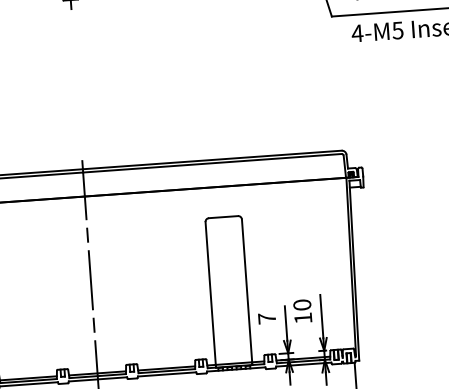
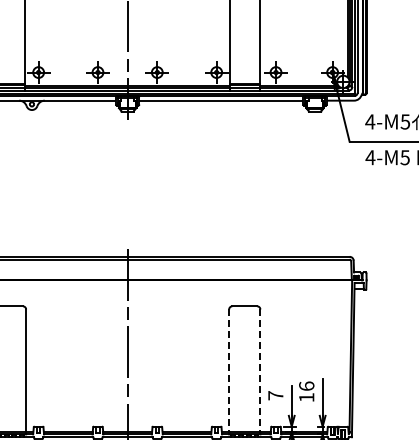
line: (247, 292) -> (260, 372), solid -> dashed
line: (211, 295) -> (229, 372), solid -> dashed
text: (301, 304) -> (306, 385), 10 -> 16

